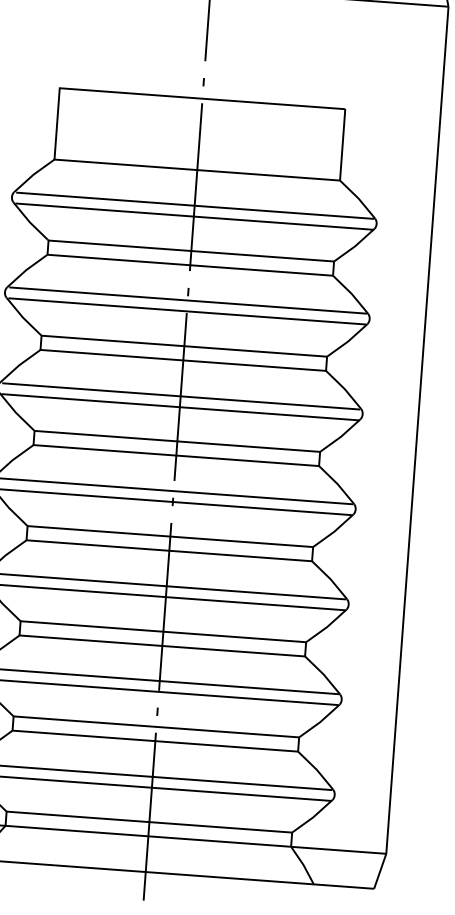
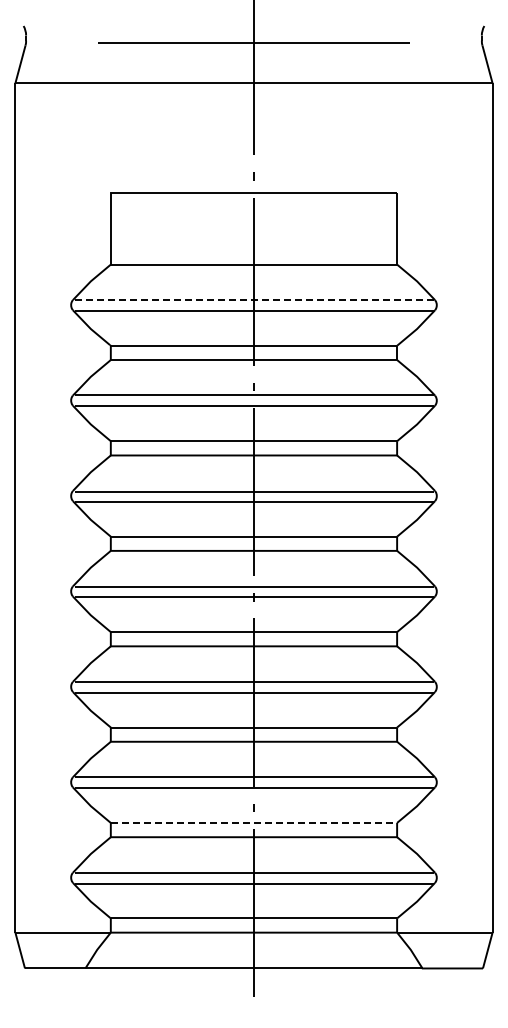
line: (195, 205) -> (254, 300), solid -> dashed
line: (156, 726) -> (254, 822), solid -> dashed

